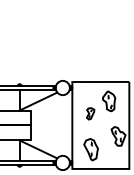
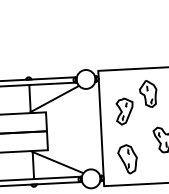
part: (90, 113) -> (124, 111), size x1.67

